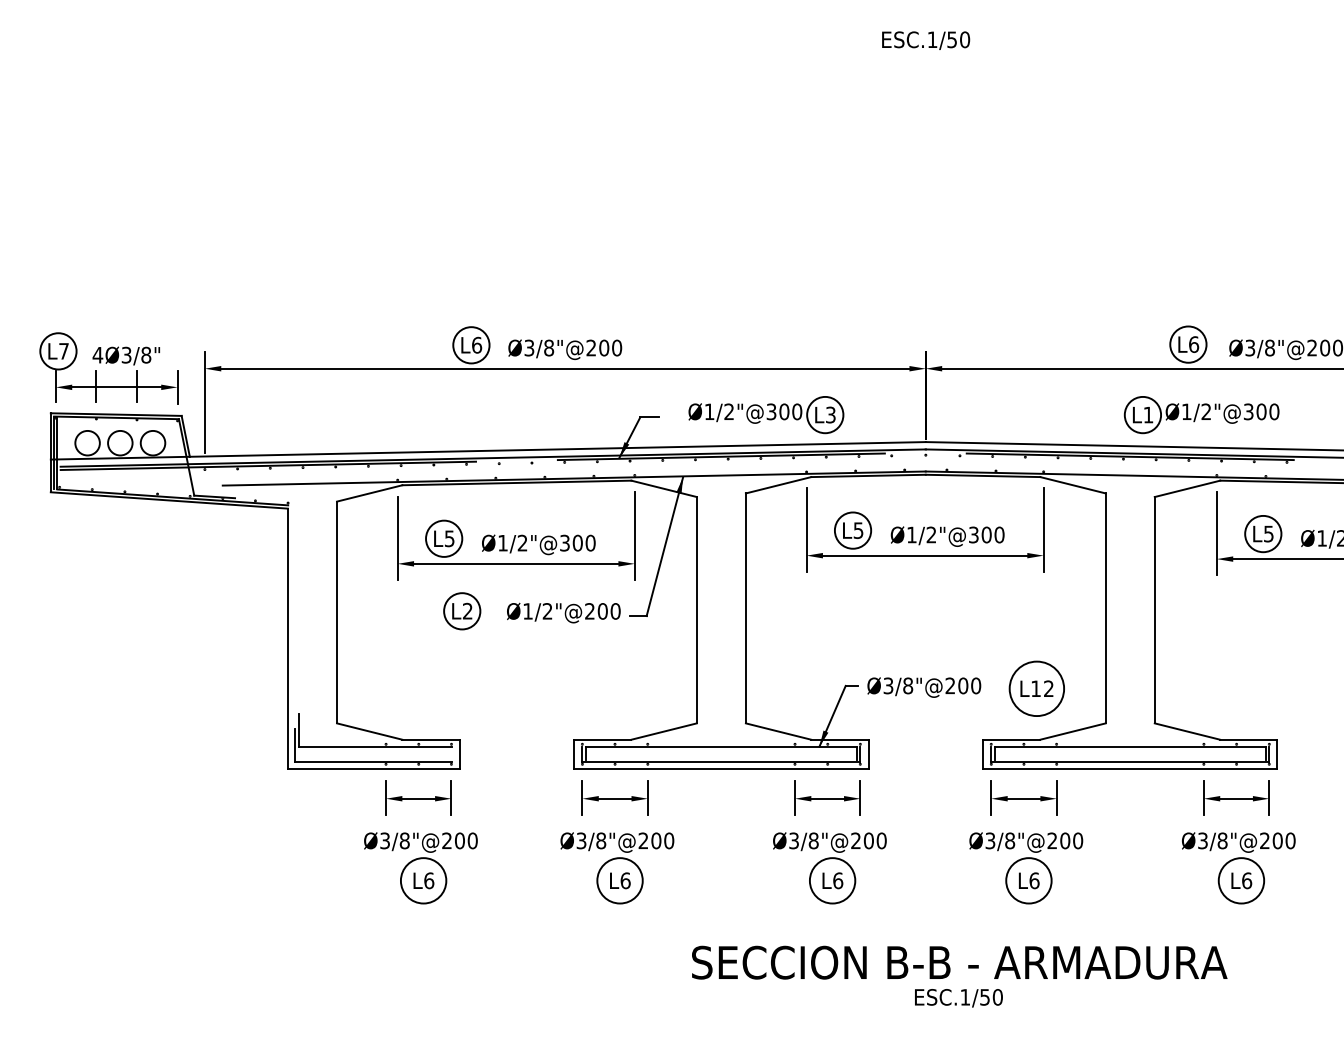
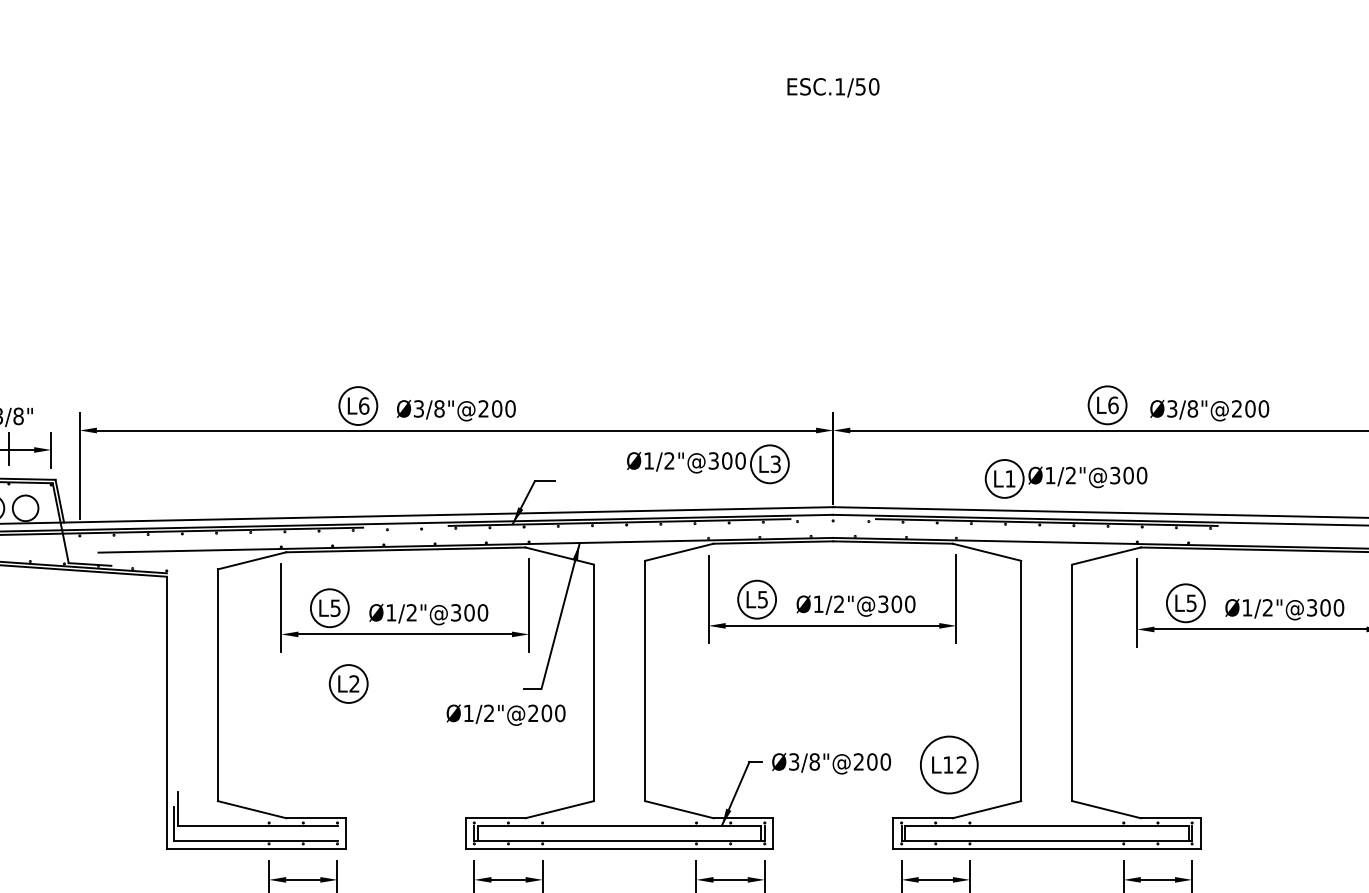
part: (766, 415) -> (708, 464), moved
part: (1201, 415) -> (1065, 479), moved
text: (563, 612) -> (505, 714), moved

